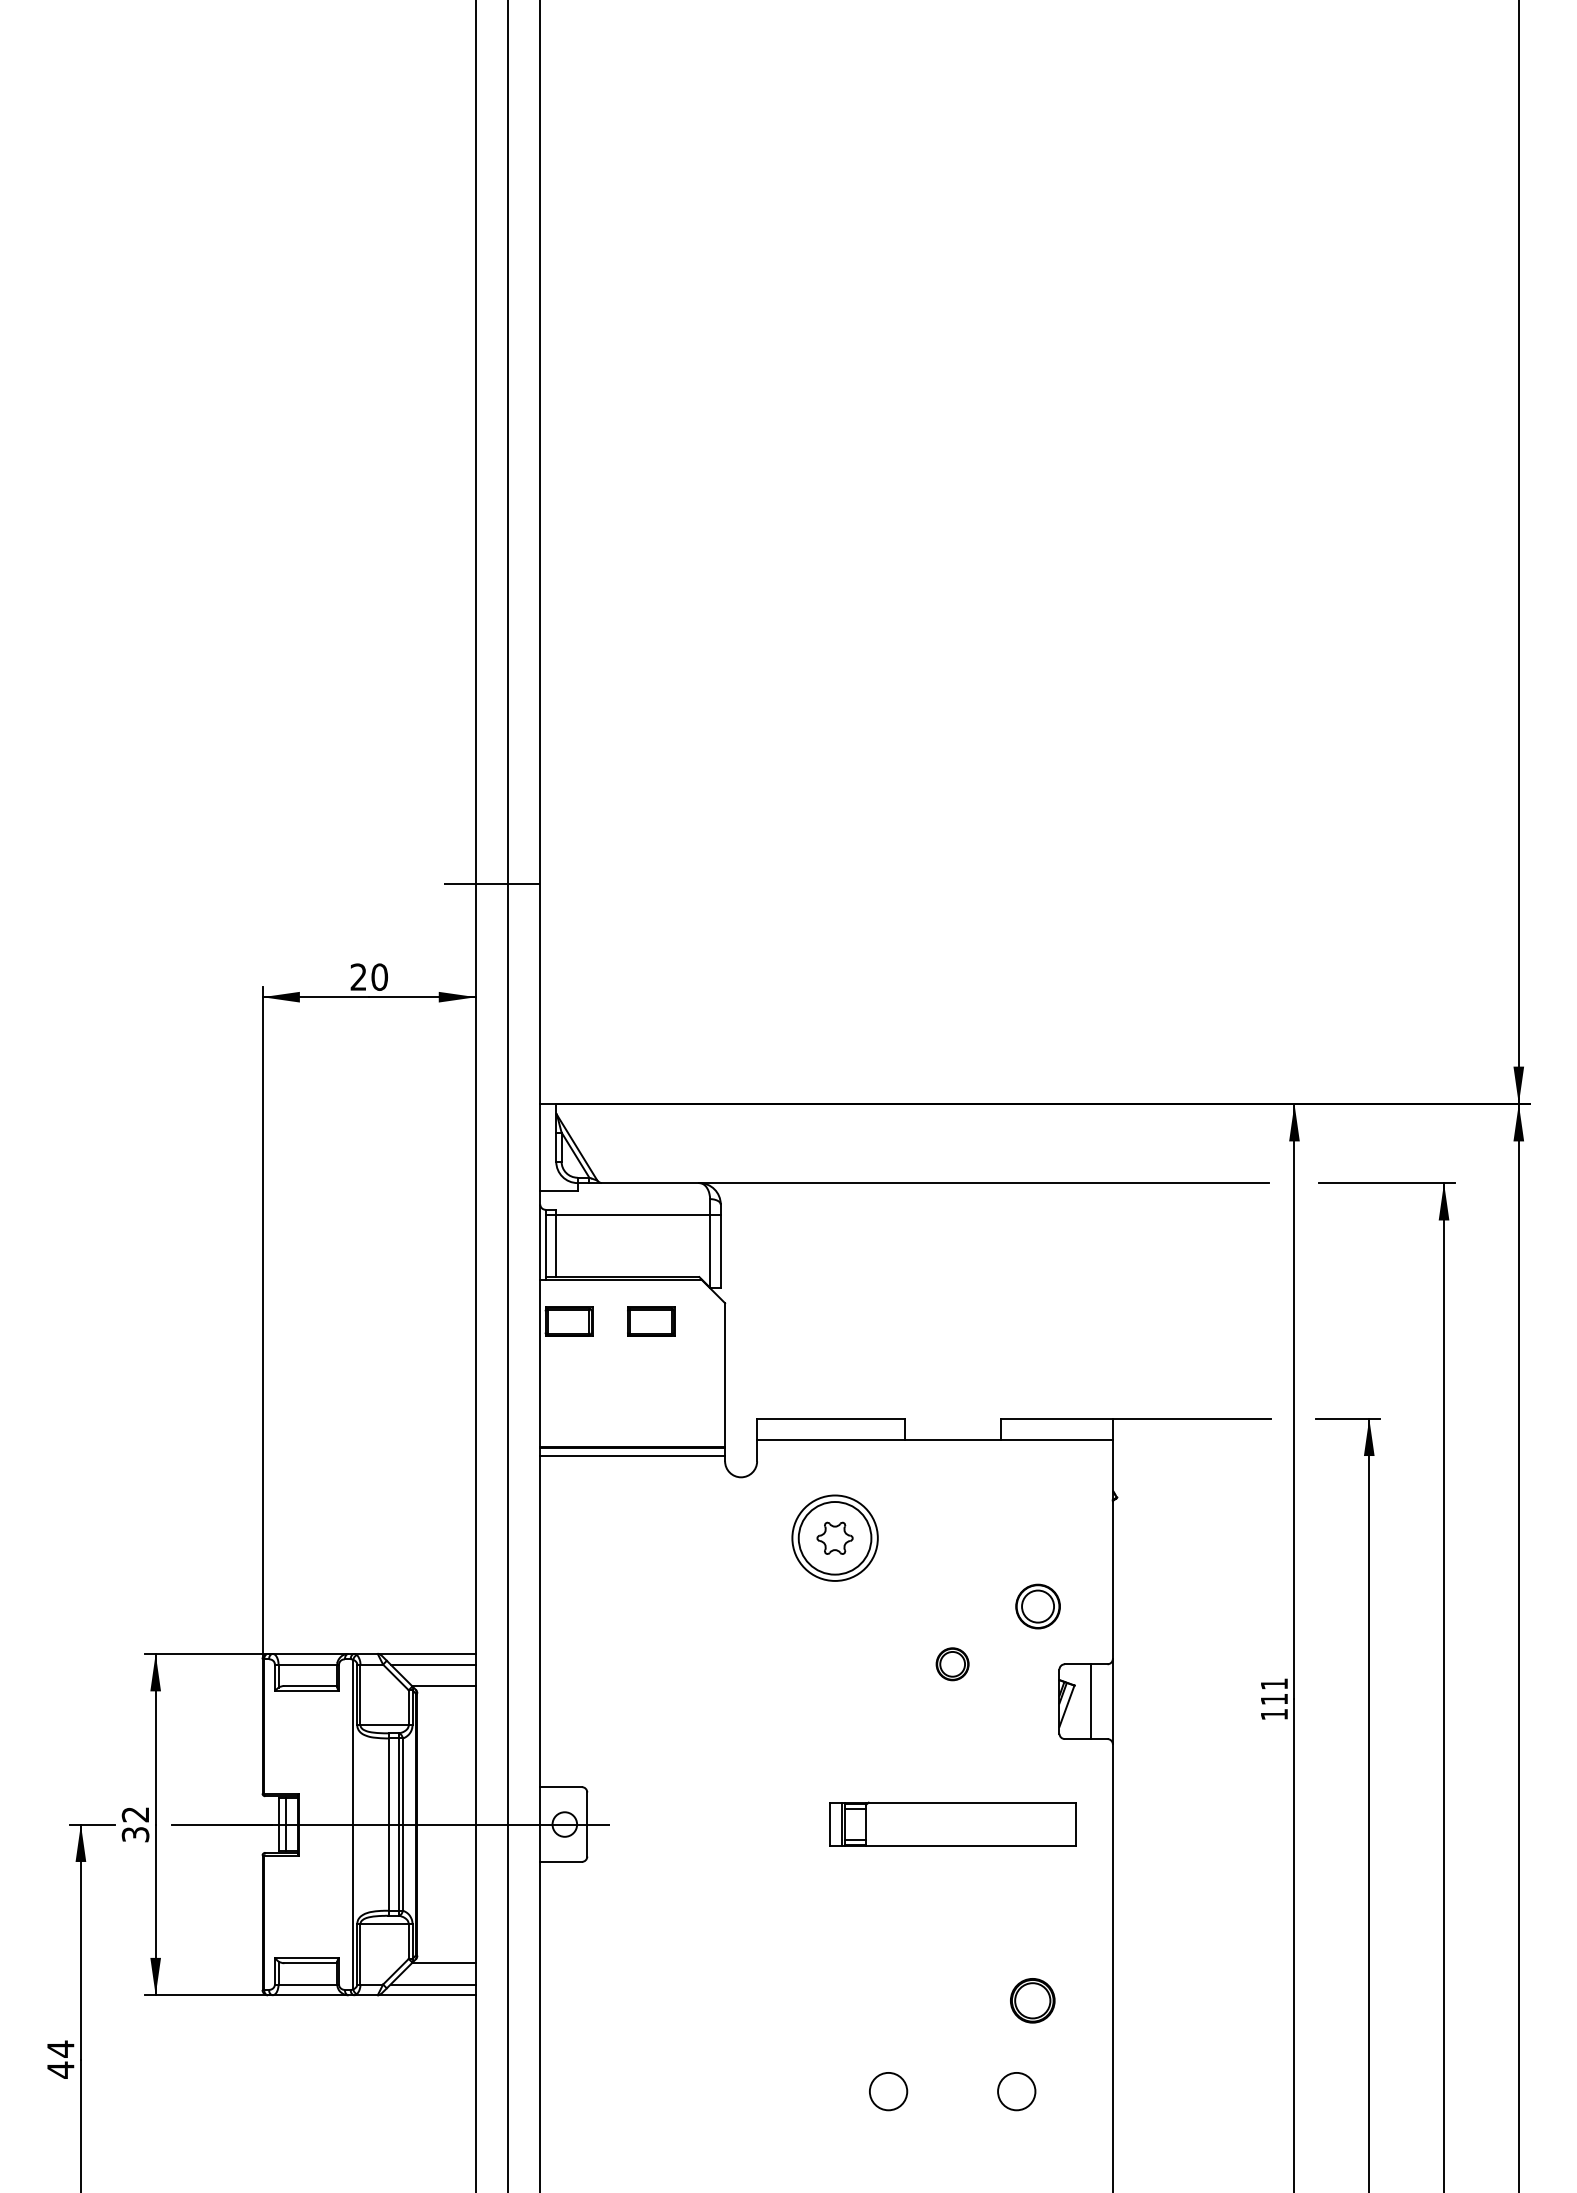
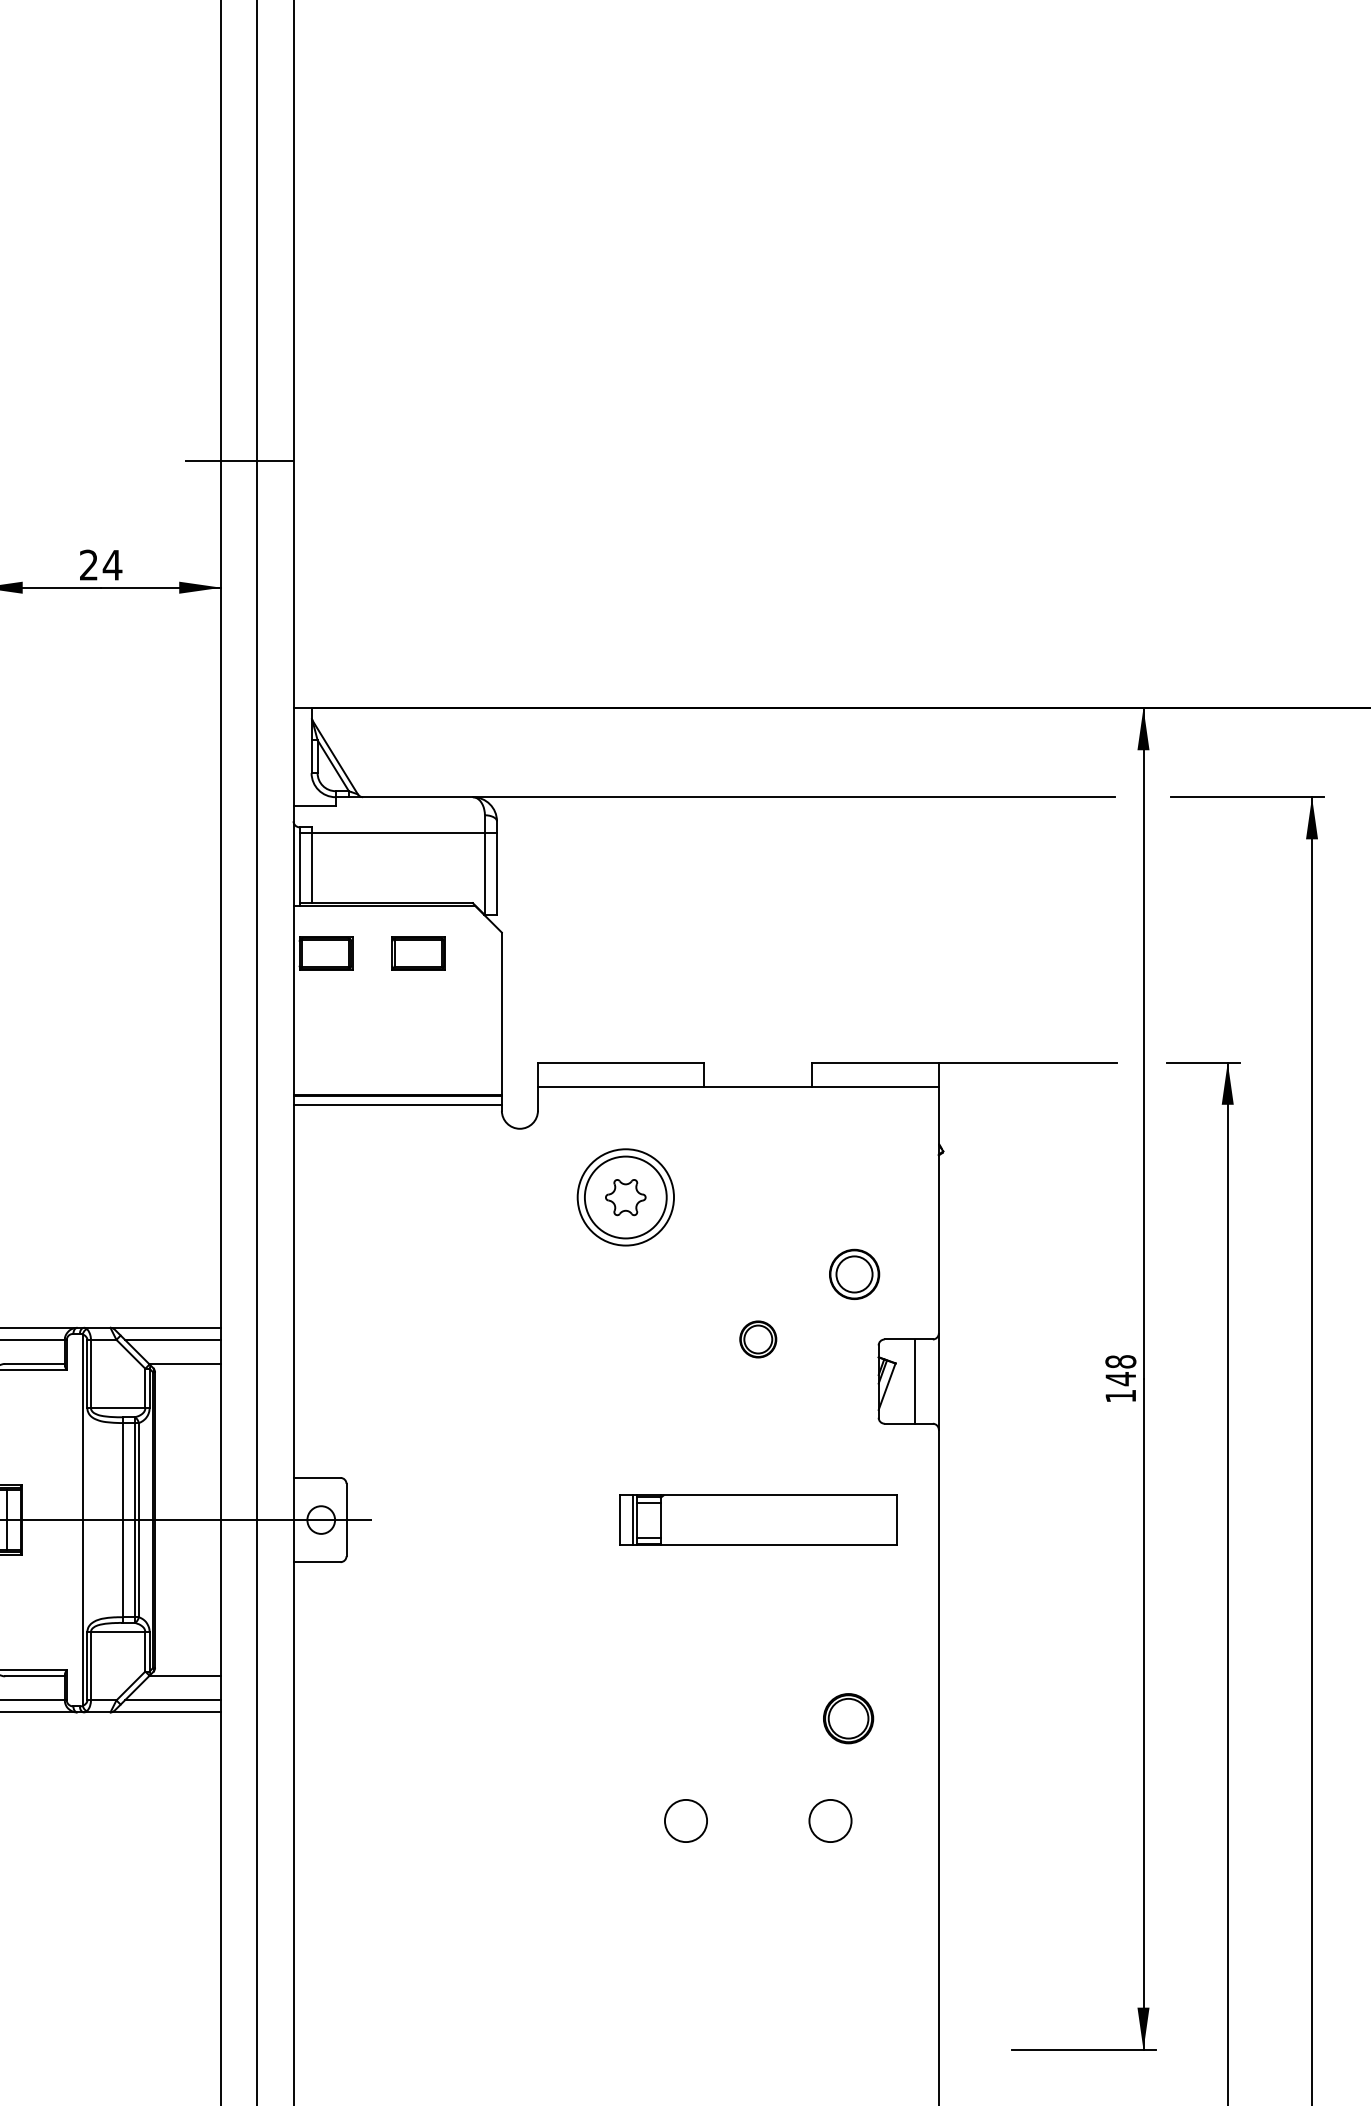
text: (379, 976) -> (112, 564), 20 -> 24
text: (1274, 1691) -> (1120, 1370), 111 -> 148

